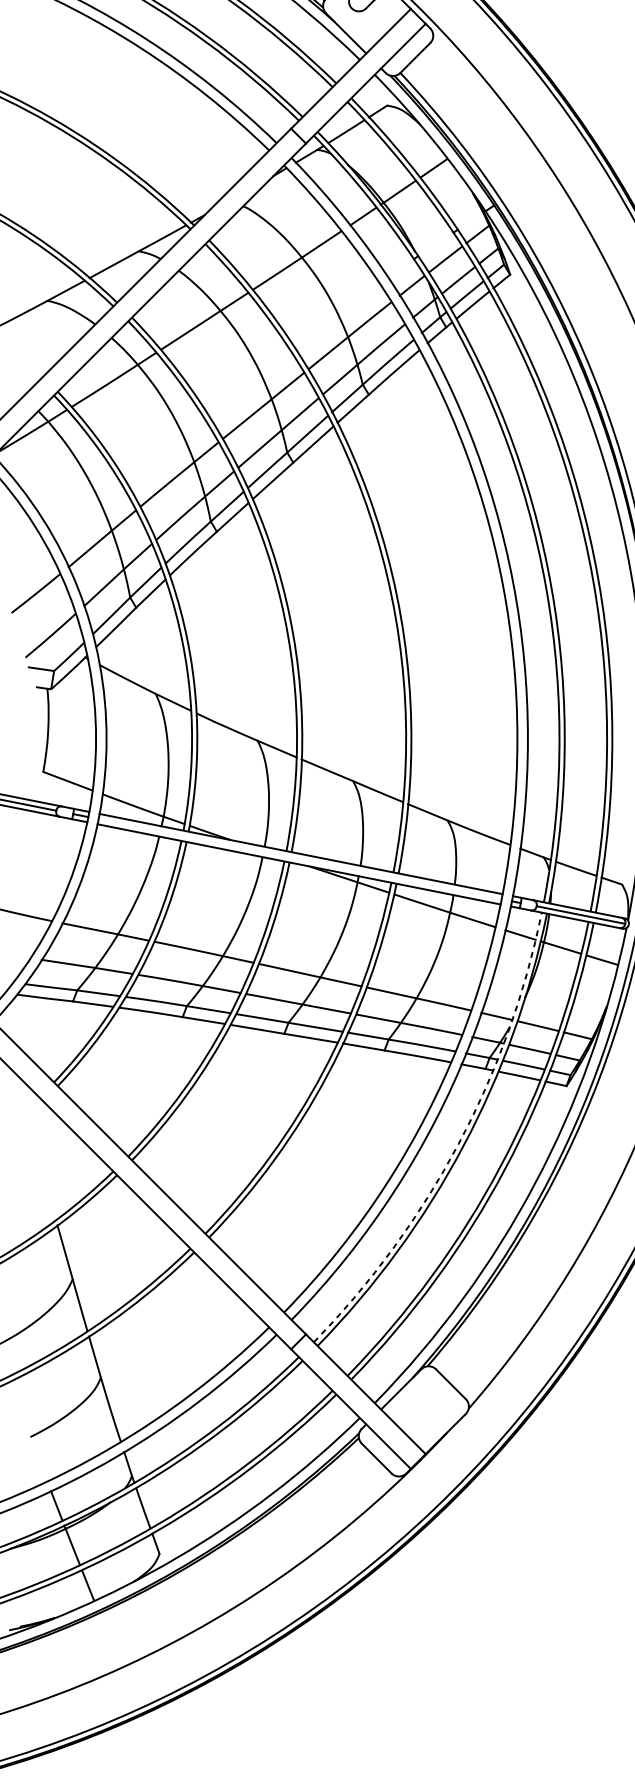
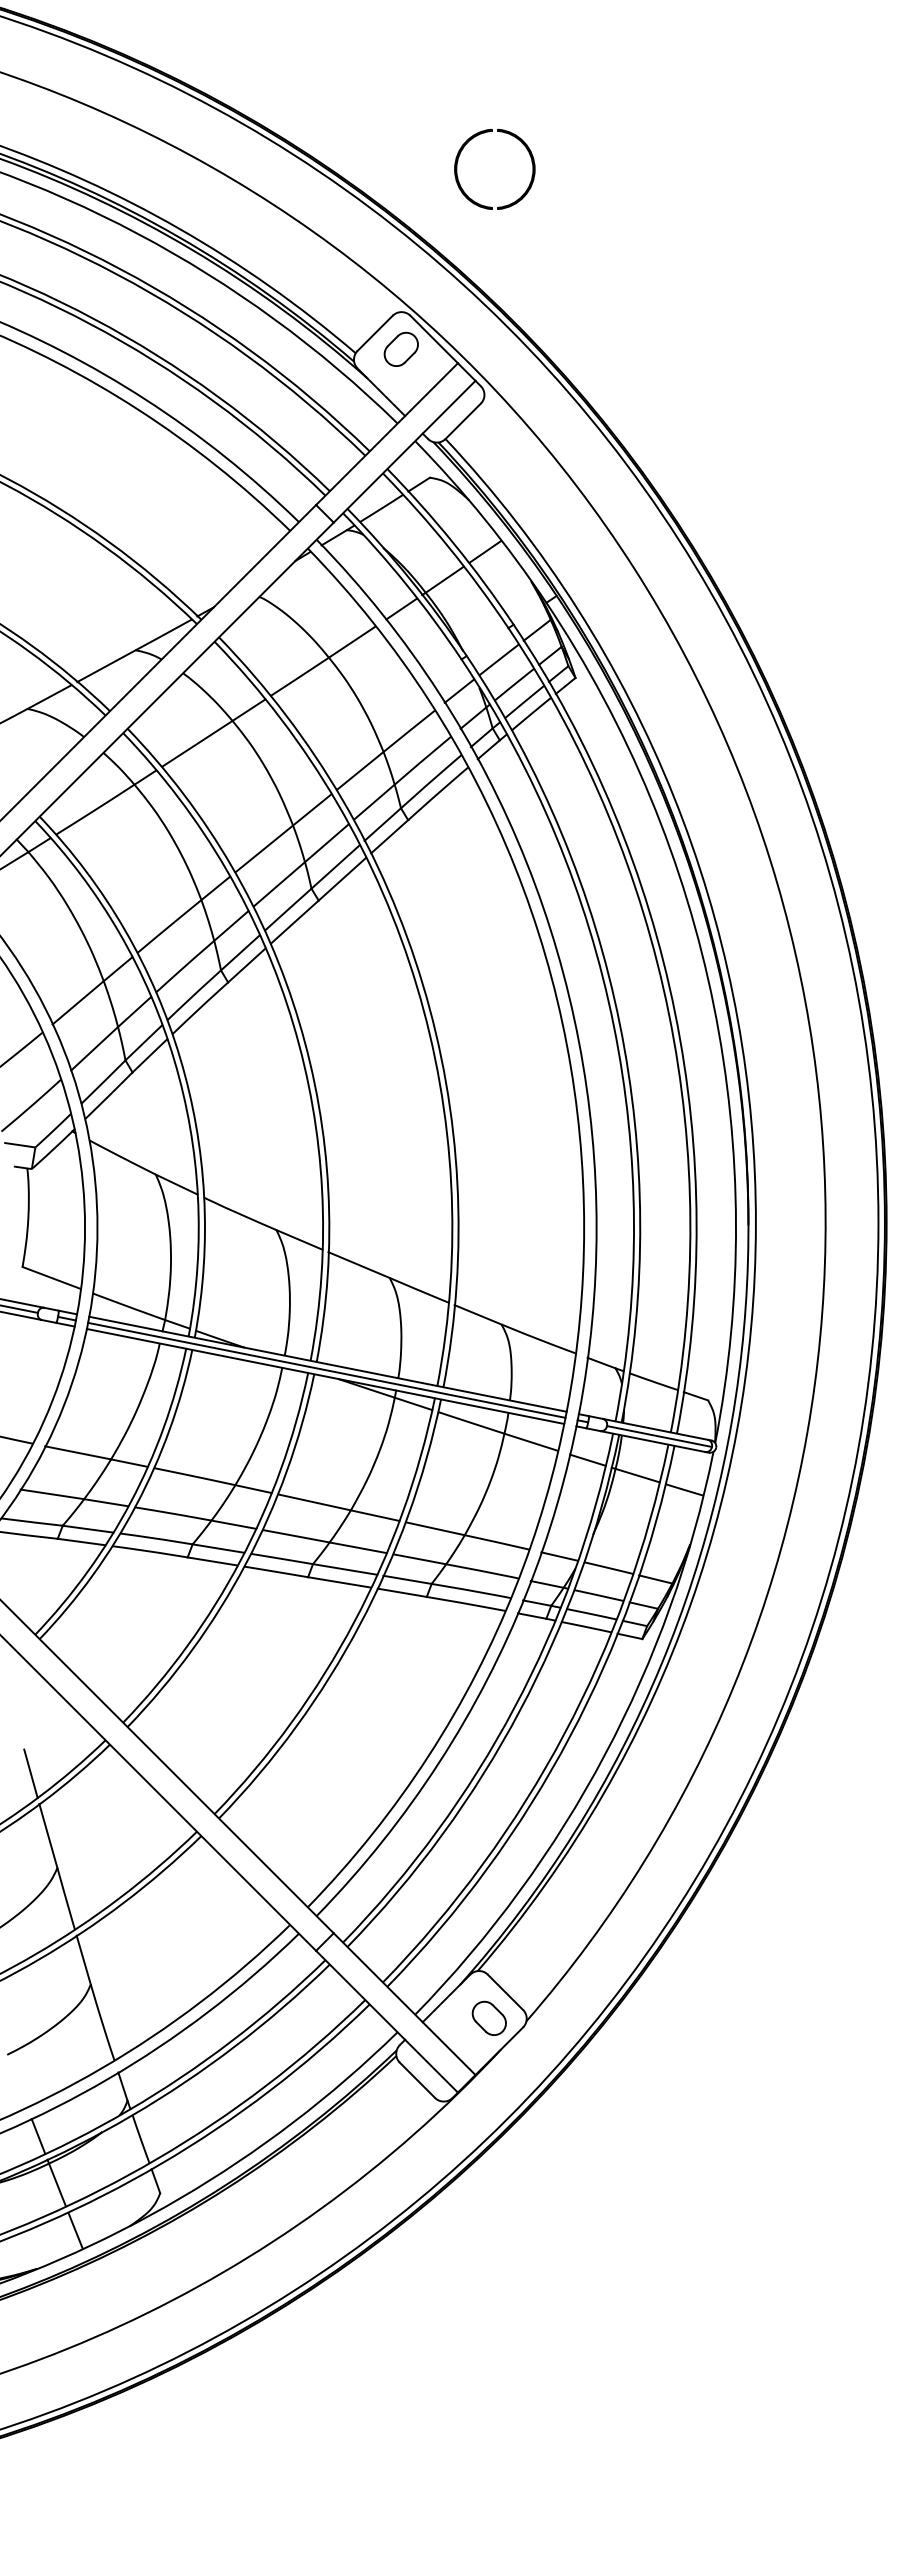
line: (299, 858) -> (326, 1369), added
arc: (458, 1143) -> (514, 1707), dashed -> solid
line: (50, 1199) -> (30, 1773), added
part: (436, 1405) -> (488, 2017), added

